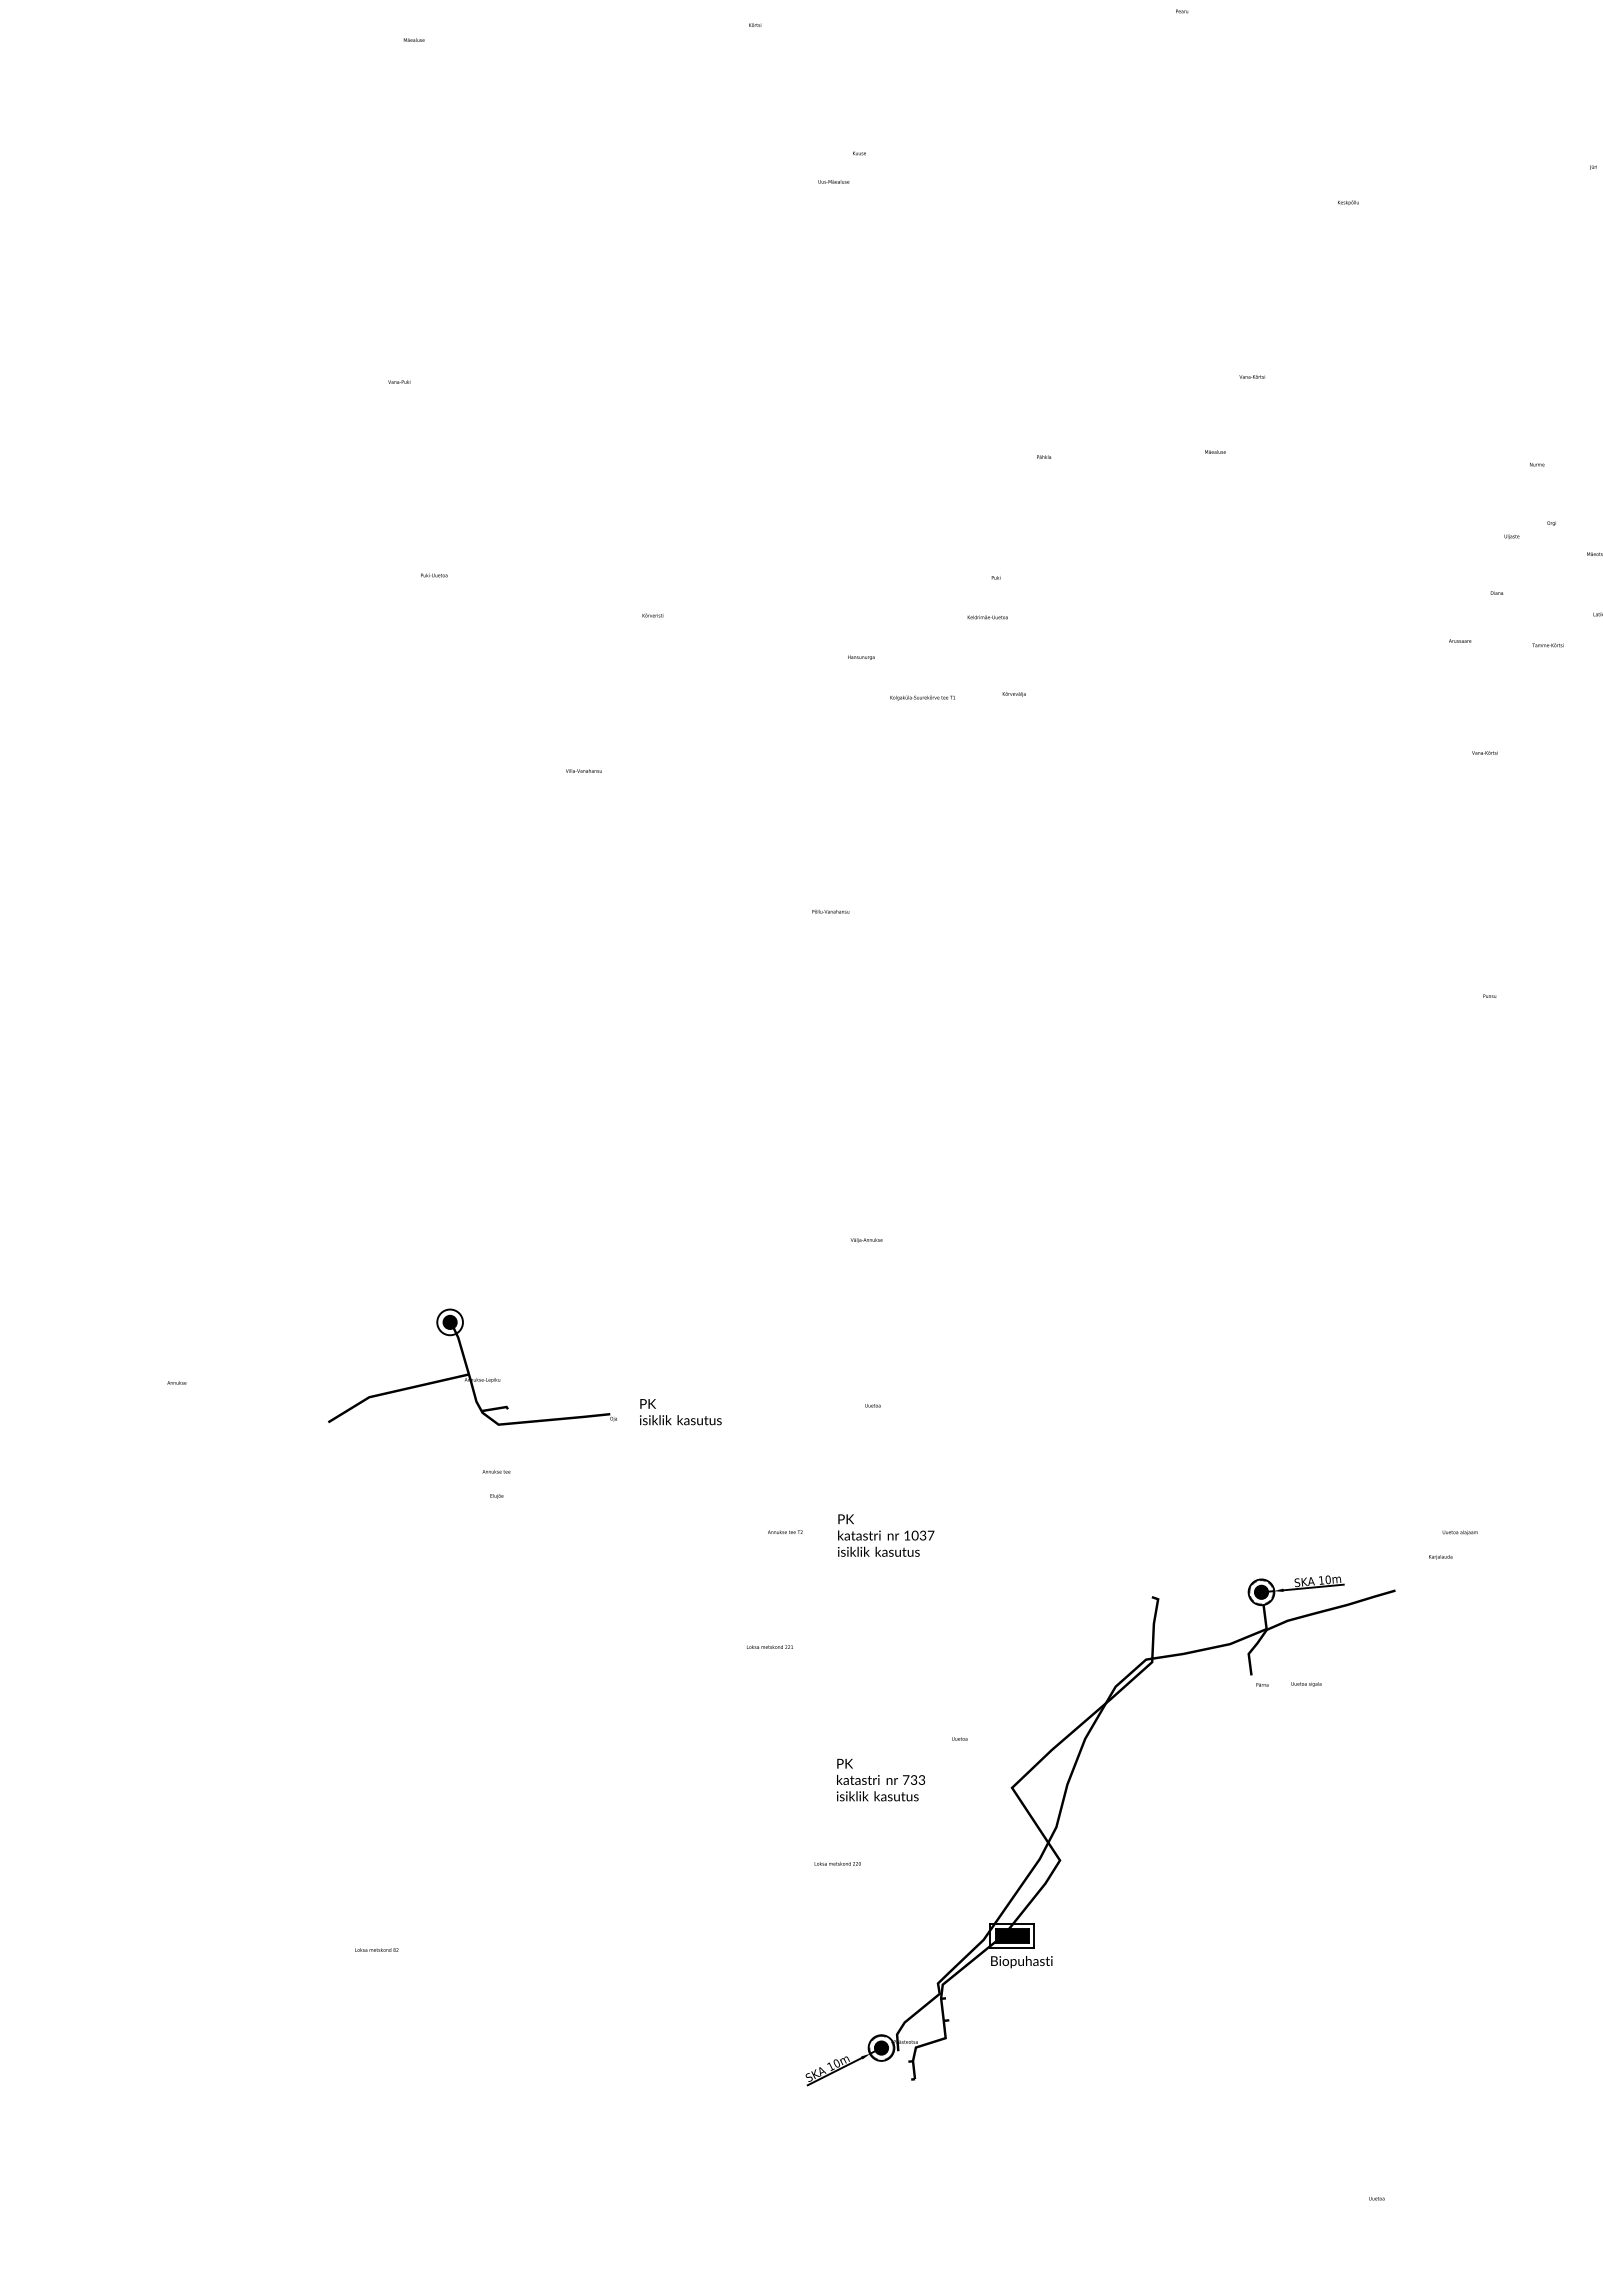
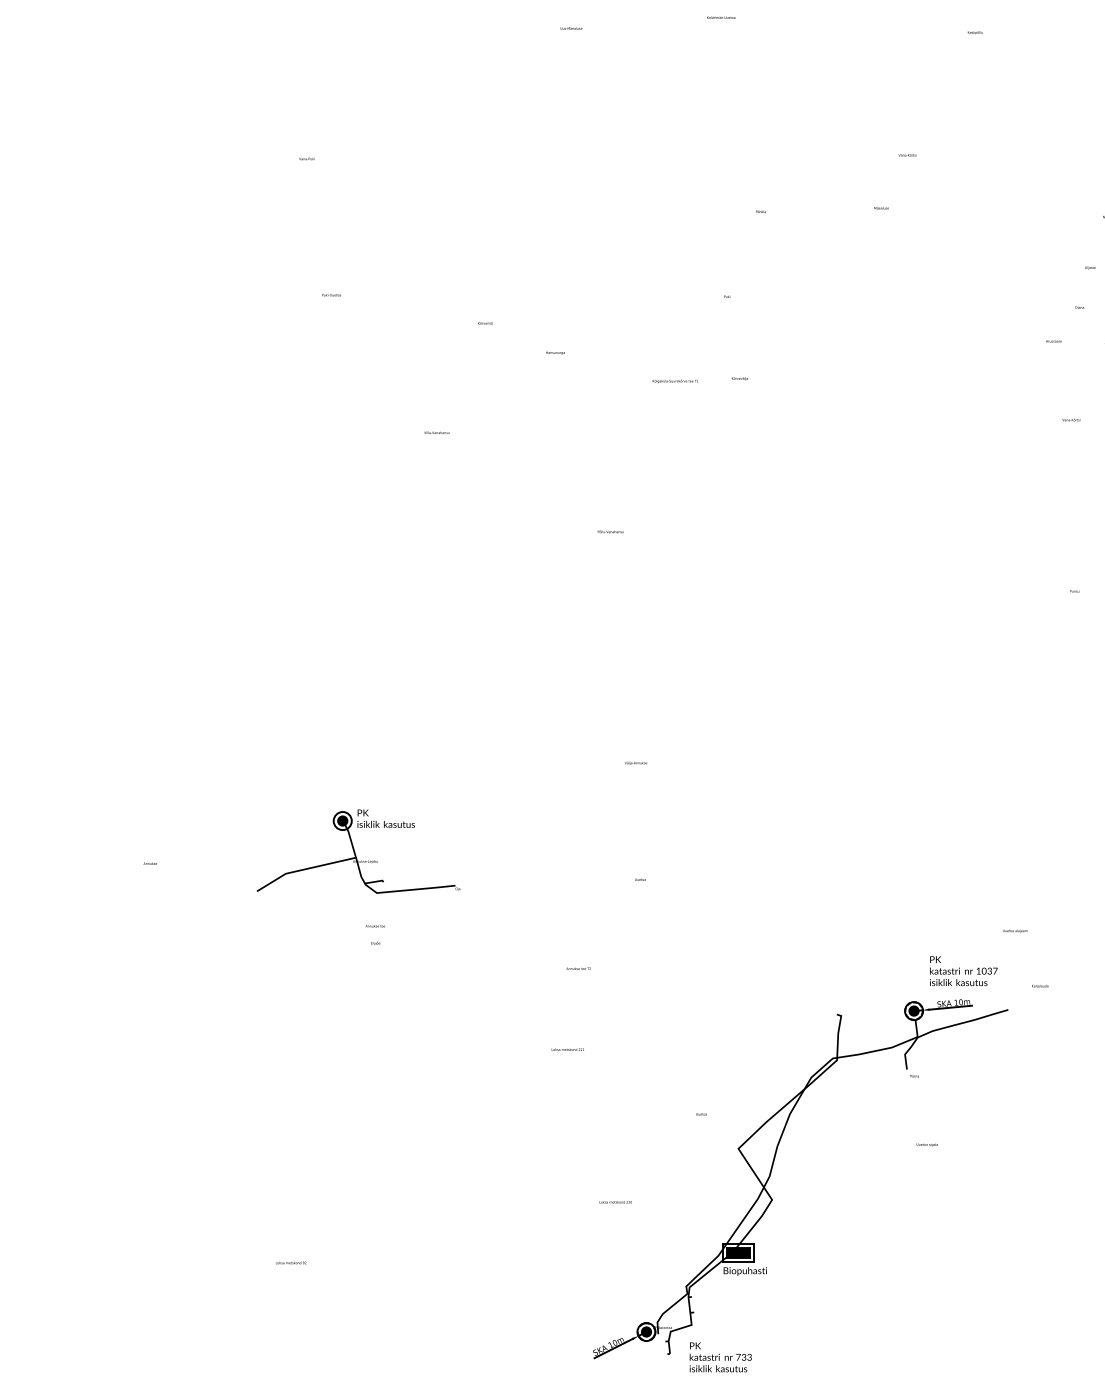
text: (833, 181) -> (571, 28), moved
text: (987, 617) -> (721, 17), moved
text: (861, 657) -> (555, 352), moved
text: (680, 1412) -> (385, 819), moved
text: (1459, 1532) -> (1014, 930), moved
text: (886, 1535) -> (964, 971), moved
text: (1306, 1684) -> (927, 1145), moved
text: (880, 1779) -> (720, 1356), moved

